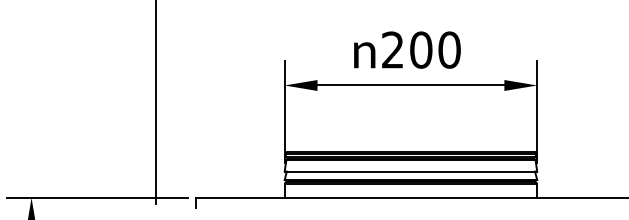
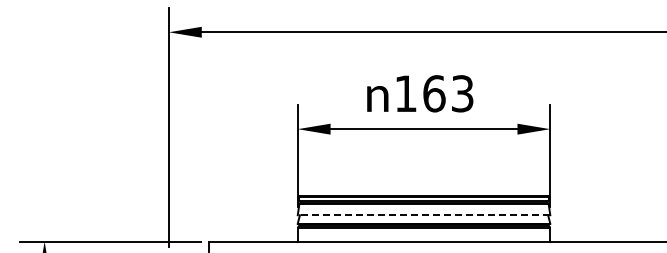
text: (421, 49) -> (434, 93), 200 -> 163
line: (410, 171) -> (423, 215), solid -> dashed

